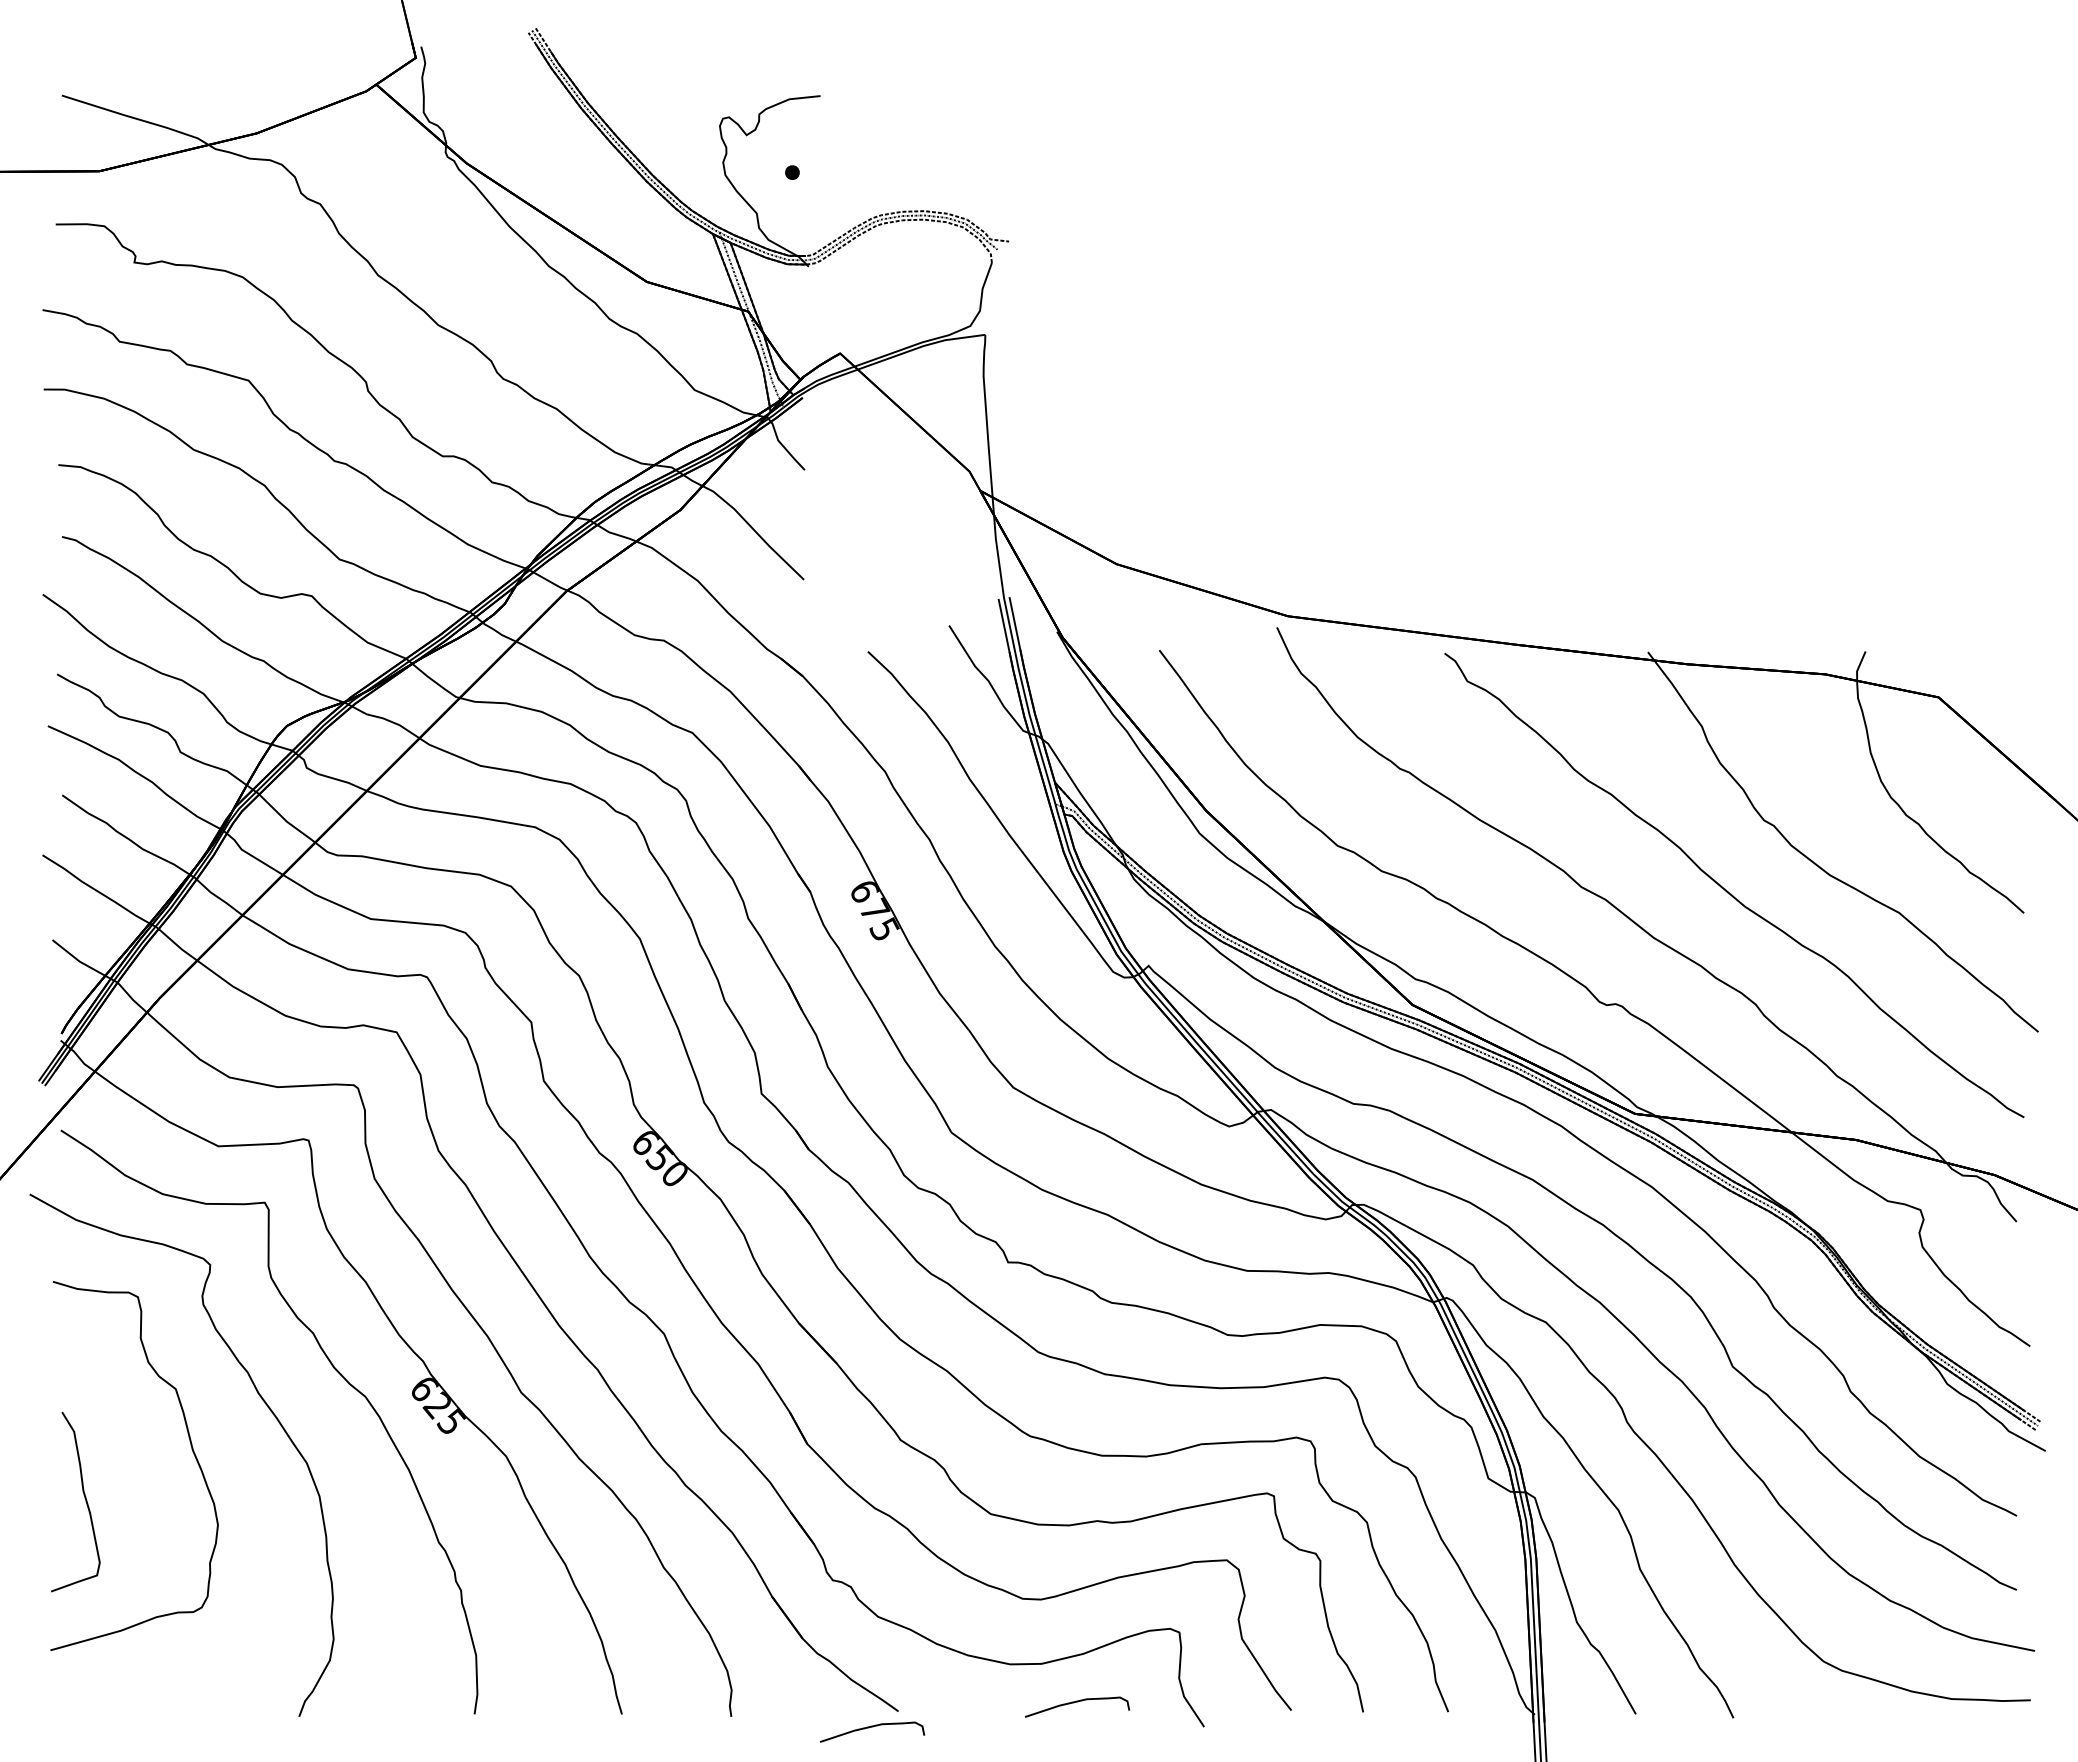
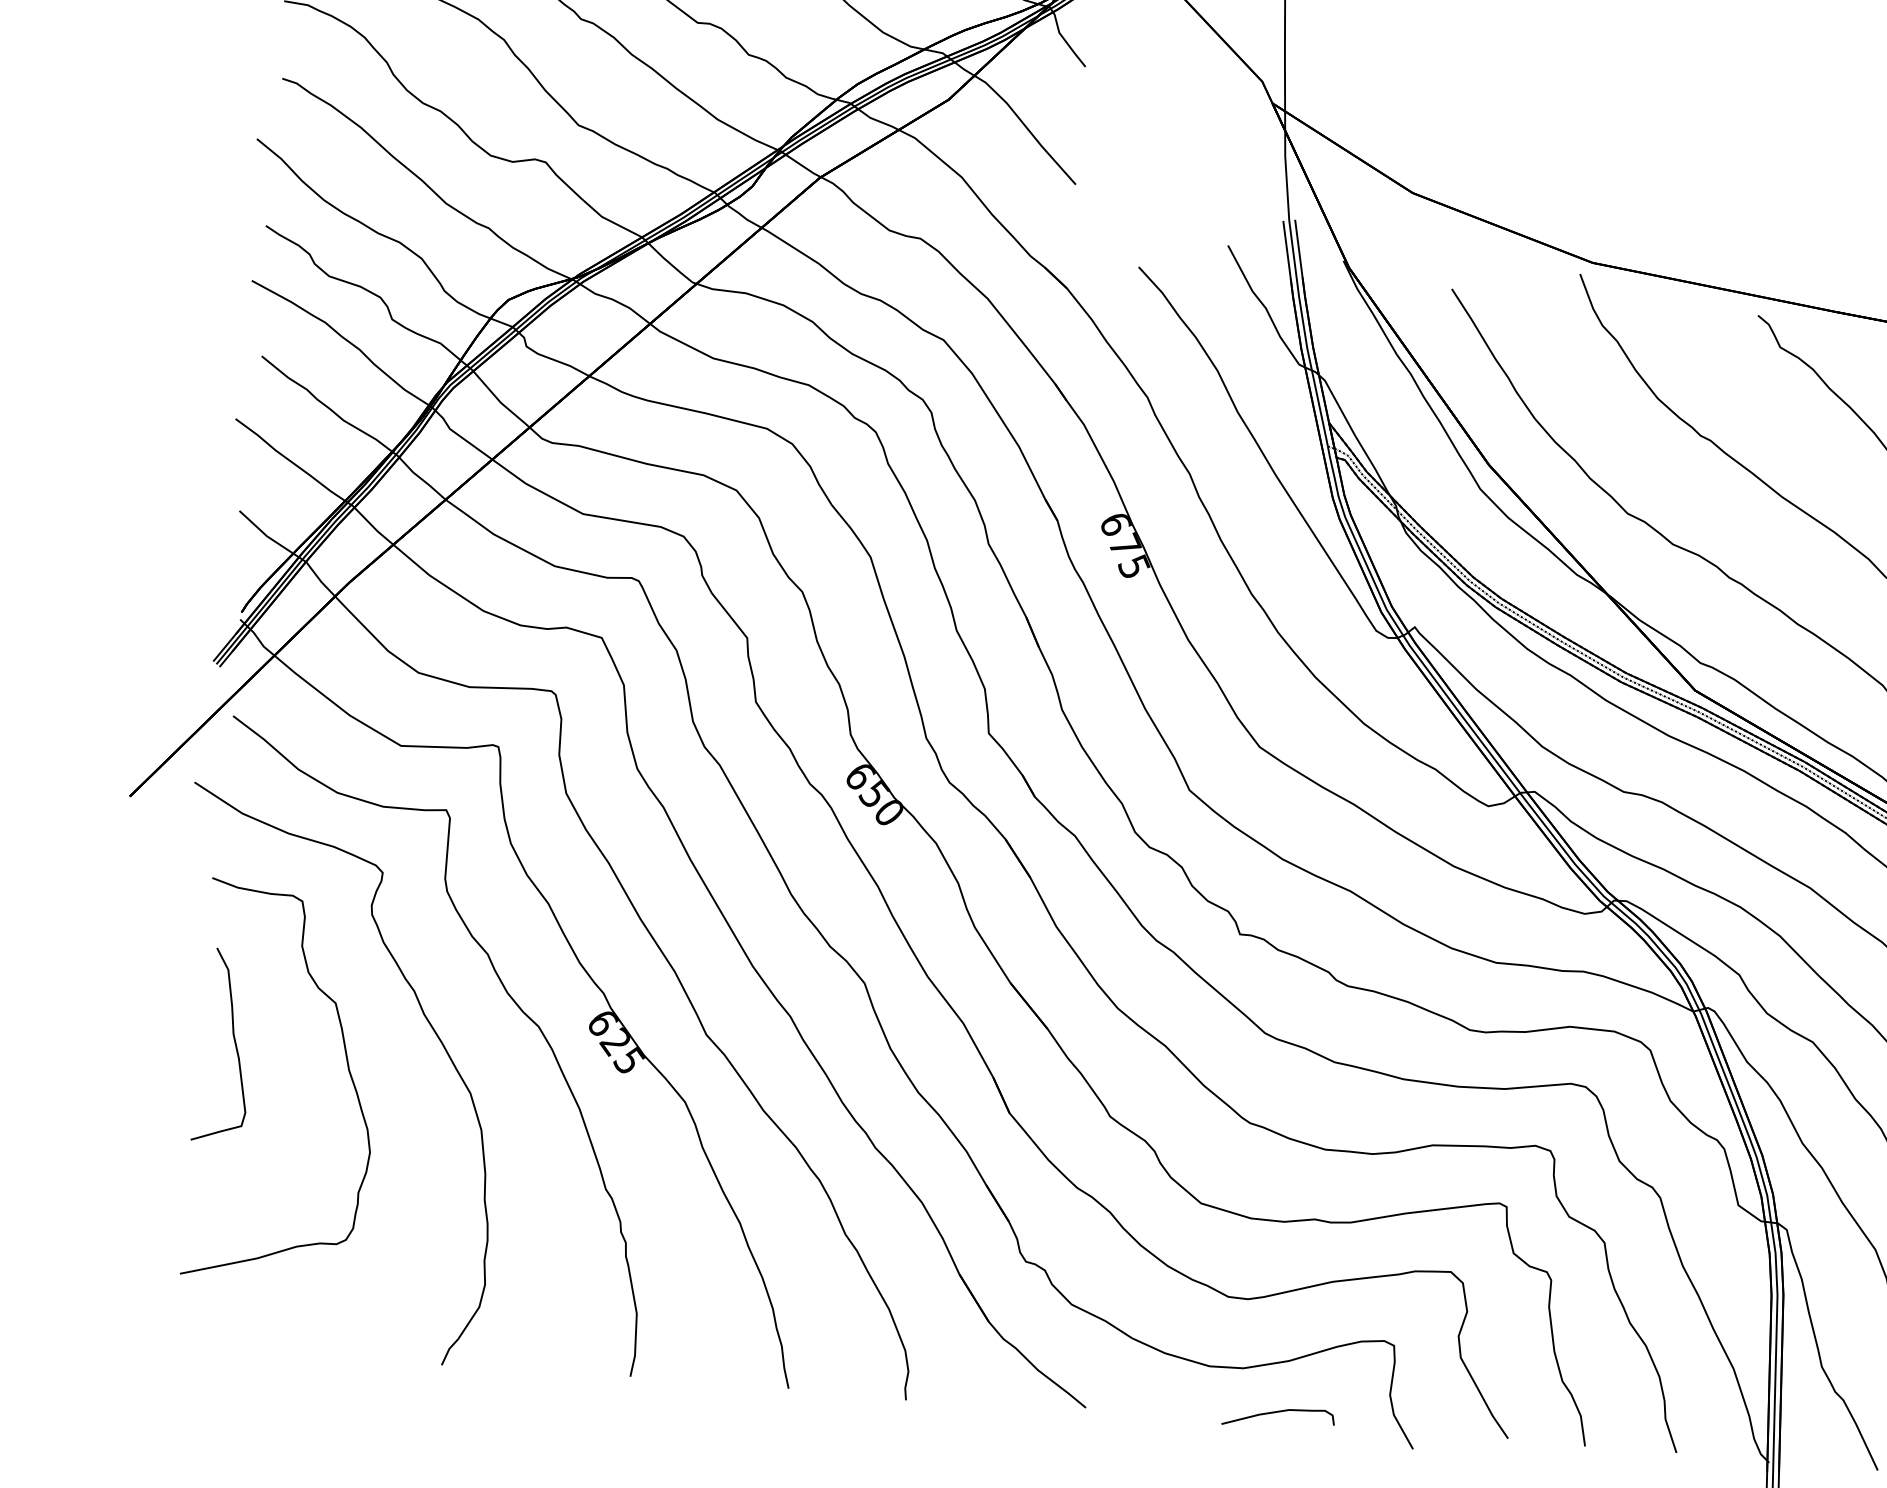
curve: (84, 1498) -> (234, 1042), moved
curve: (872, 1727) -> (1056, 1423), removed

